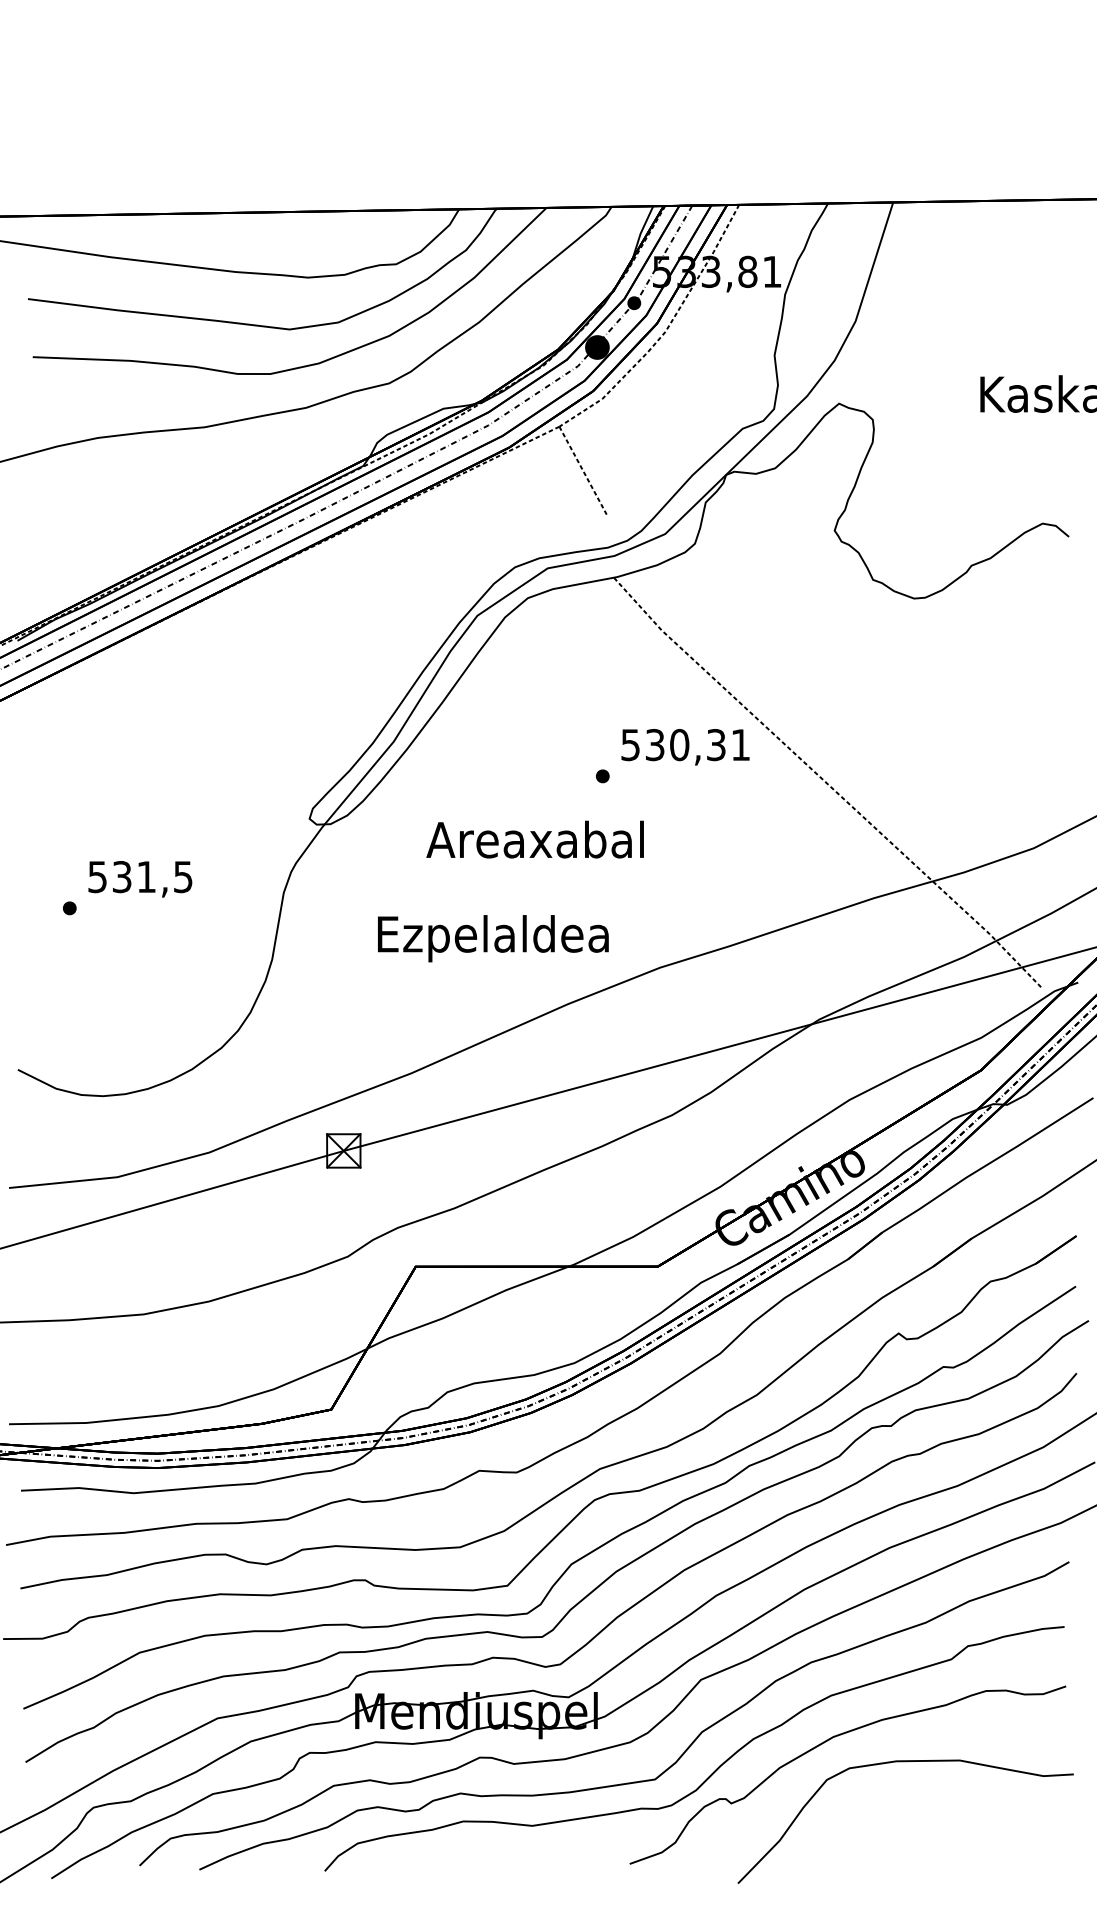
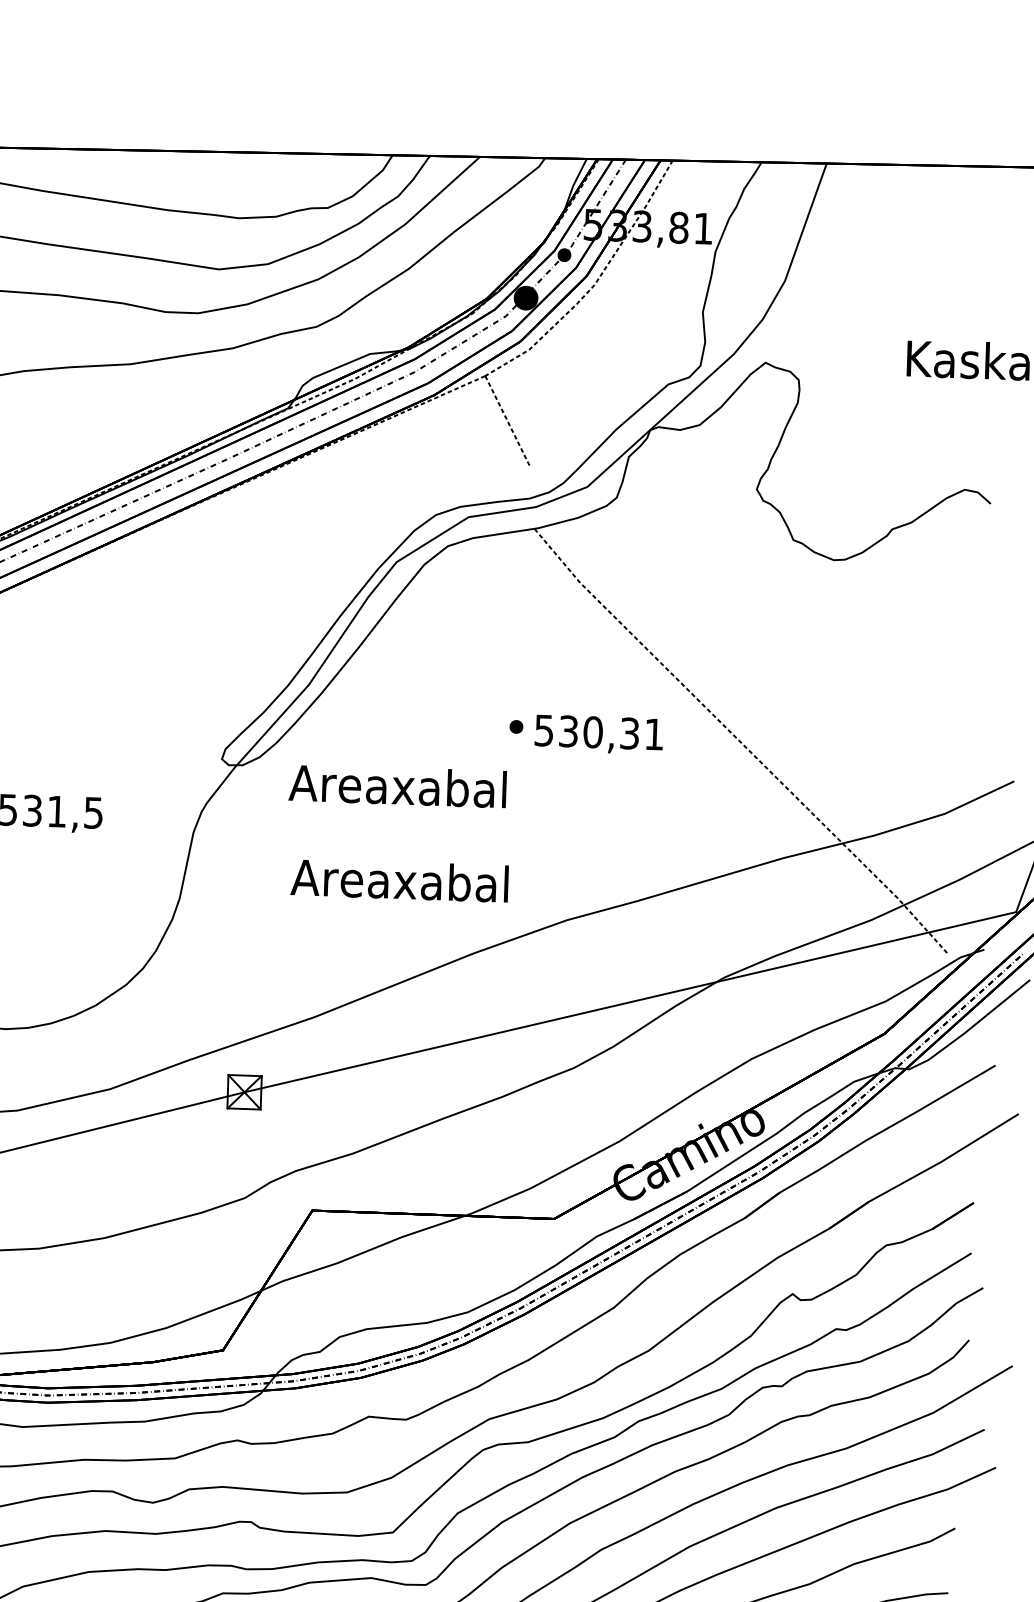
text: (685, 747) -> (598, 734), moved
text: (534, 839) -> (397, 785), moved
text: (493, 938) -> (401, 885), Ezpelaldea -> Areaxabal

